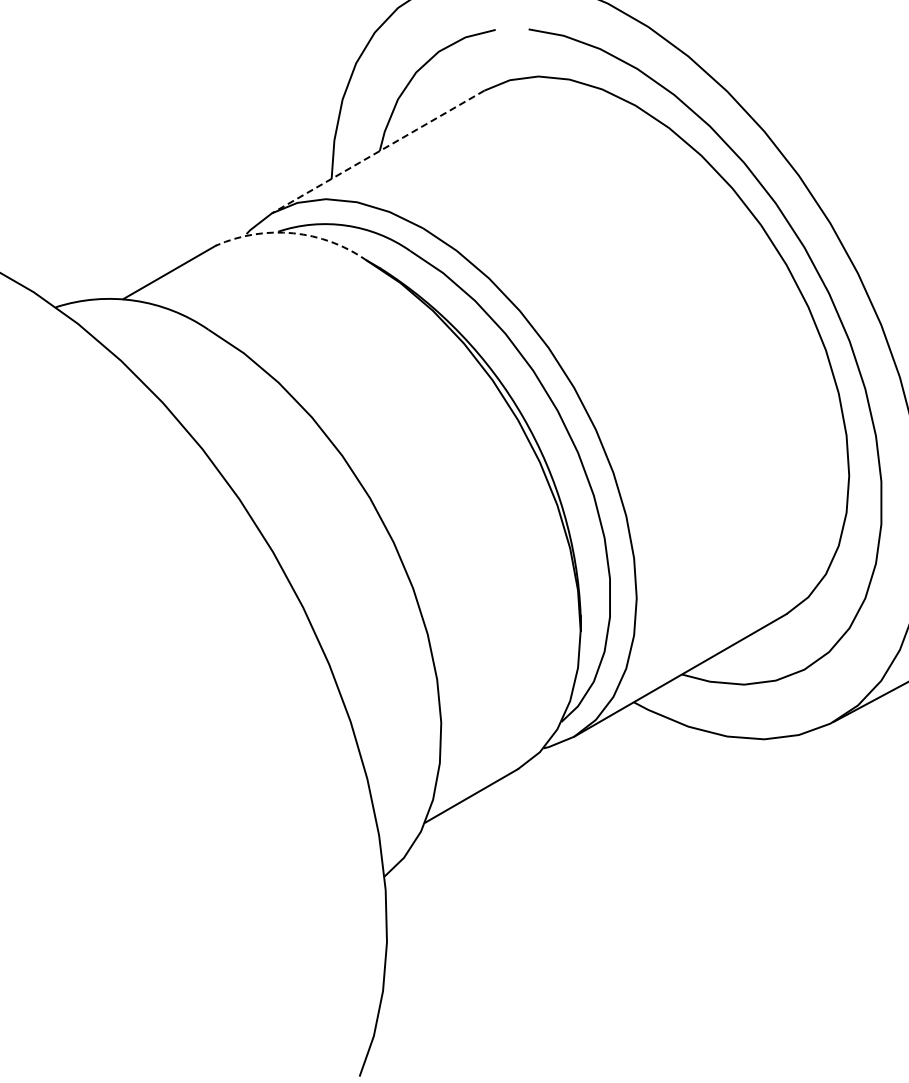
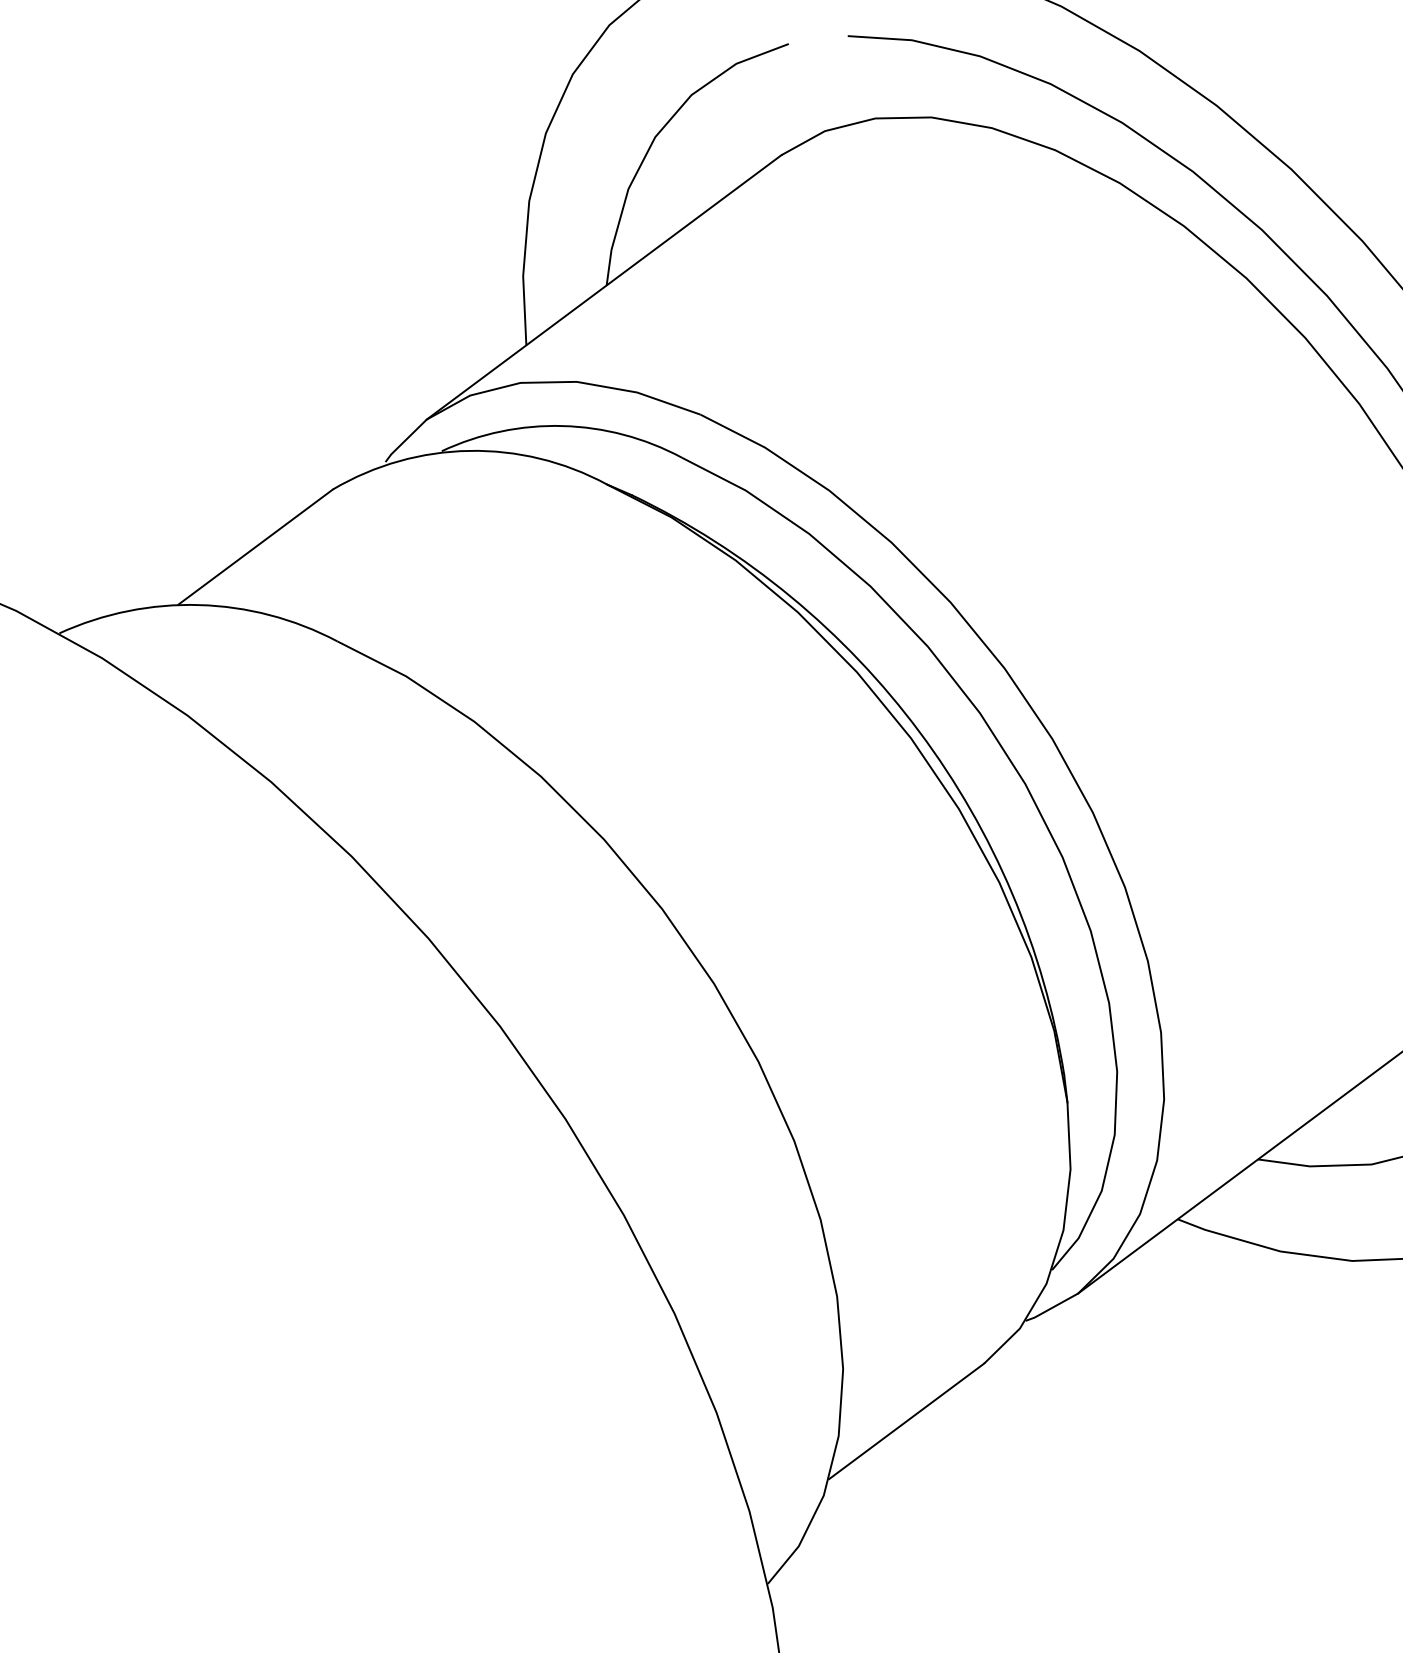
line: (378, 151) -> (604, 286), dashed -> solid
arc: (293, 233) -> (469, 451), dashed -> solid

